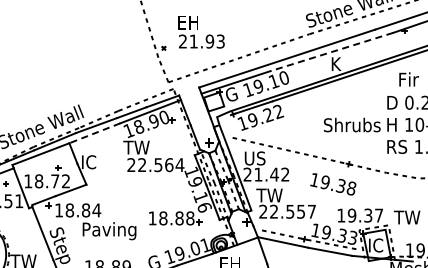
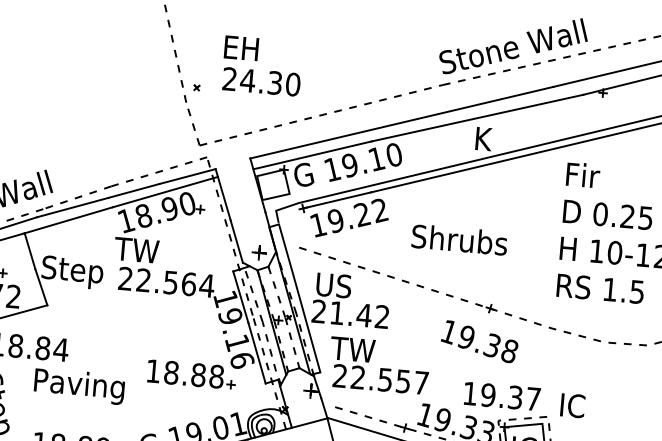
text: (206, 41) -> (269, 82), 21.93 -> 24.30
line: (331, 52) -> (477, 118), dashed -> solid
text: (408, 79) -> (582, 175), moved
text: (352, 124) -> (460, 238), moved
line: (94, 133) -> (68, 220), dashed -> solid
text: (99, 163) -> (72, 271), IC -> Step
text: (333, 184) -> (480, 341), moved
text: (406, 217) -> (579, 406), TW -> IC

